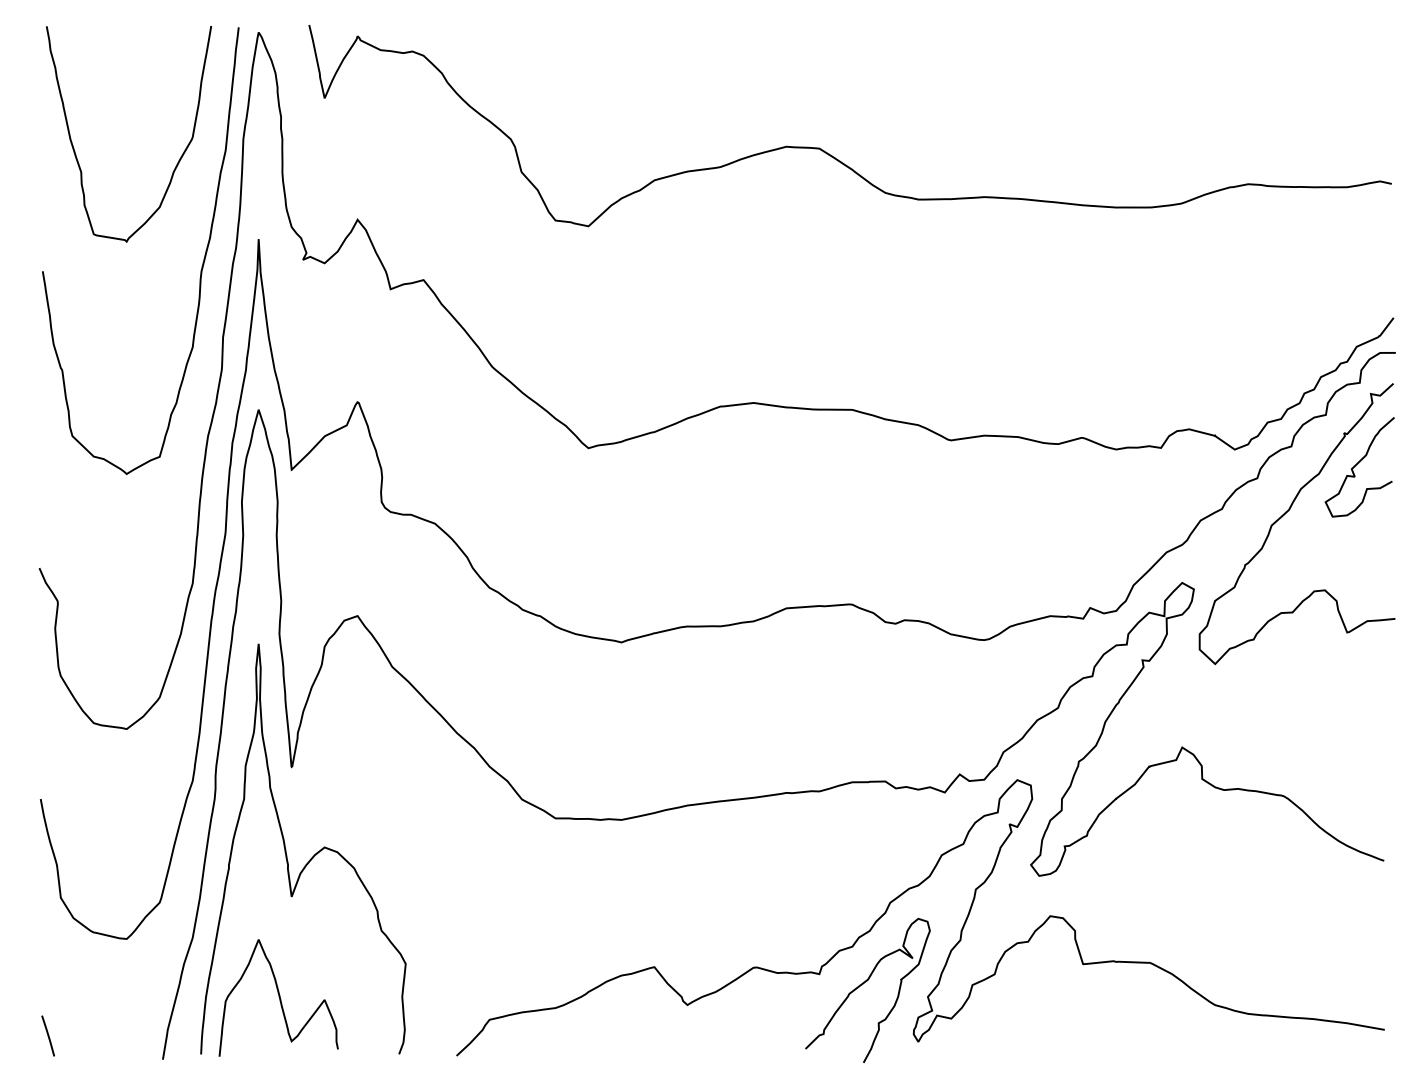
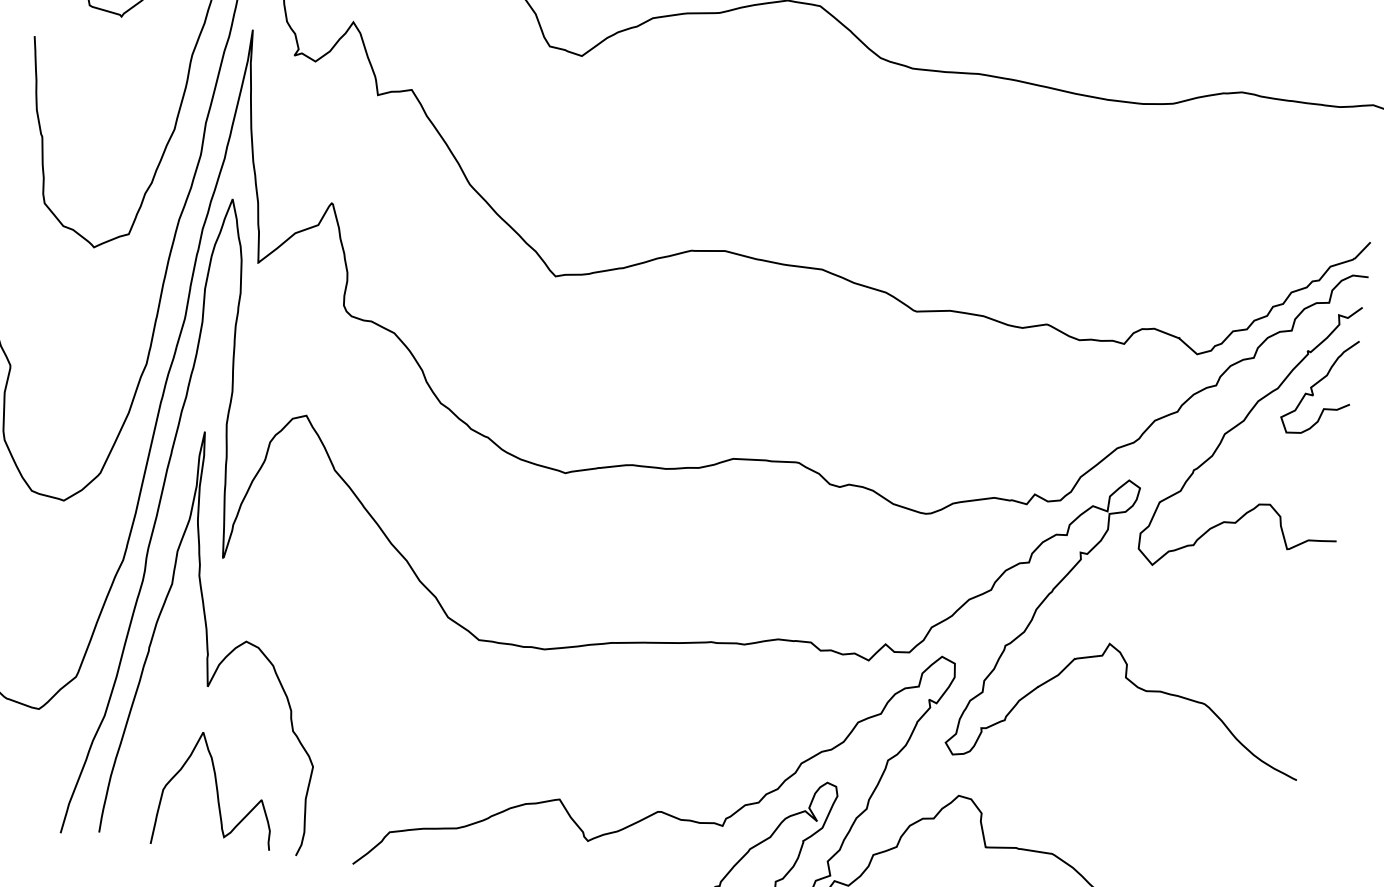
curve: (278, 997) -> (216, 792), moved

